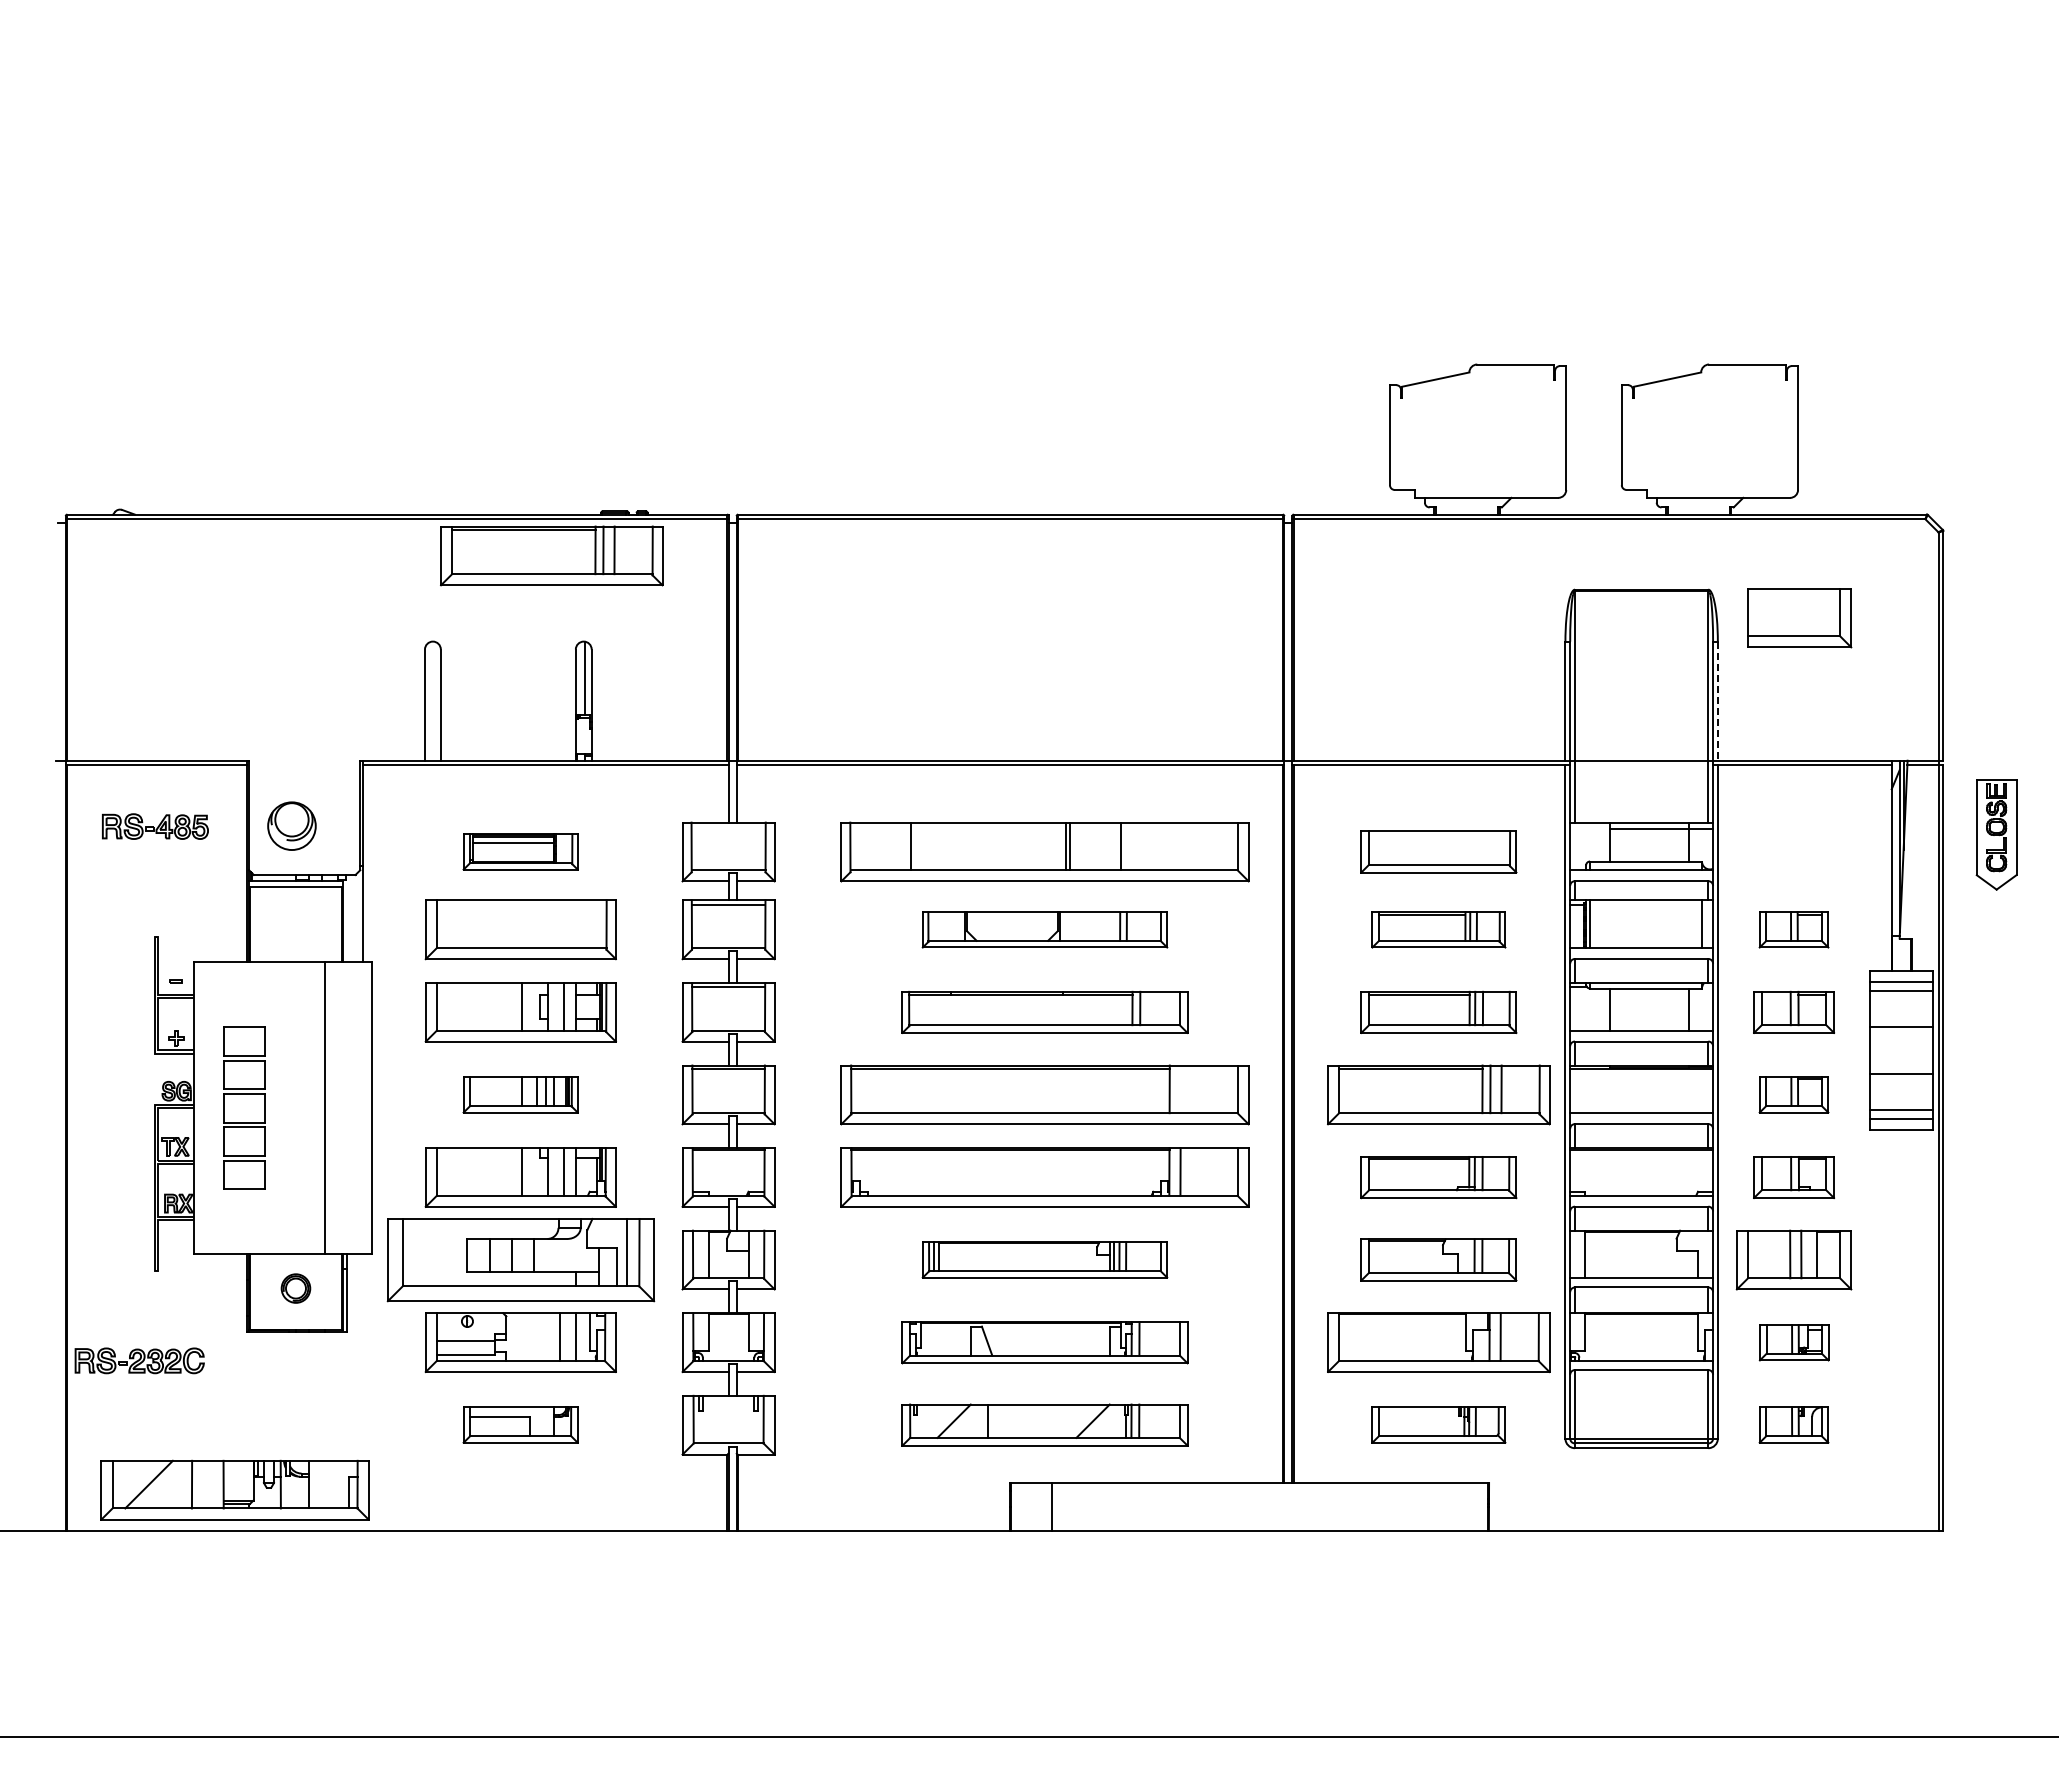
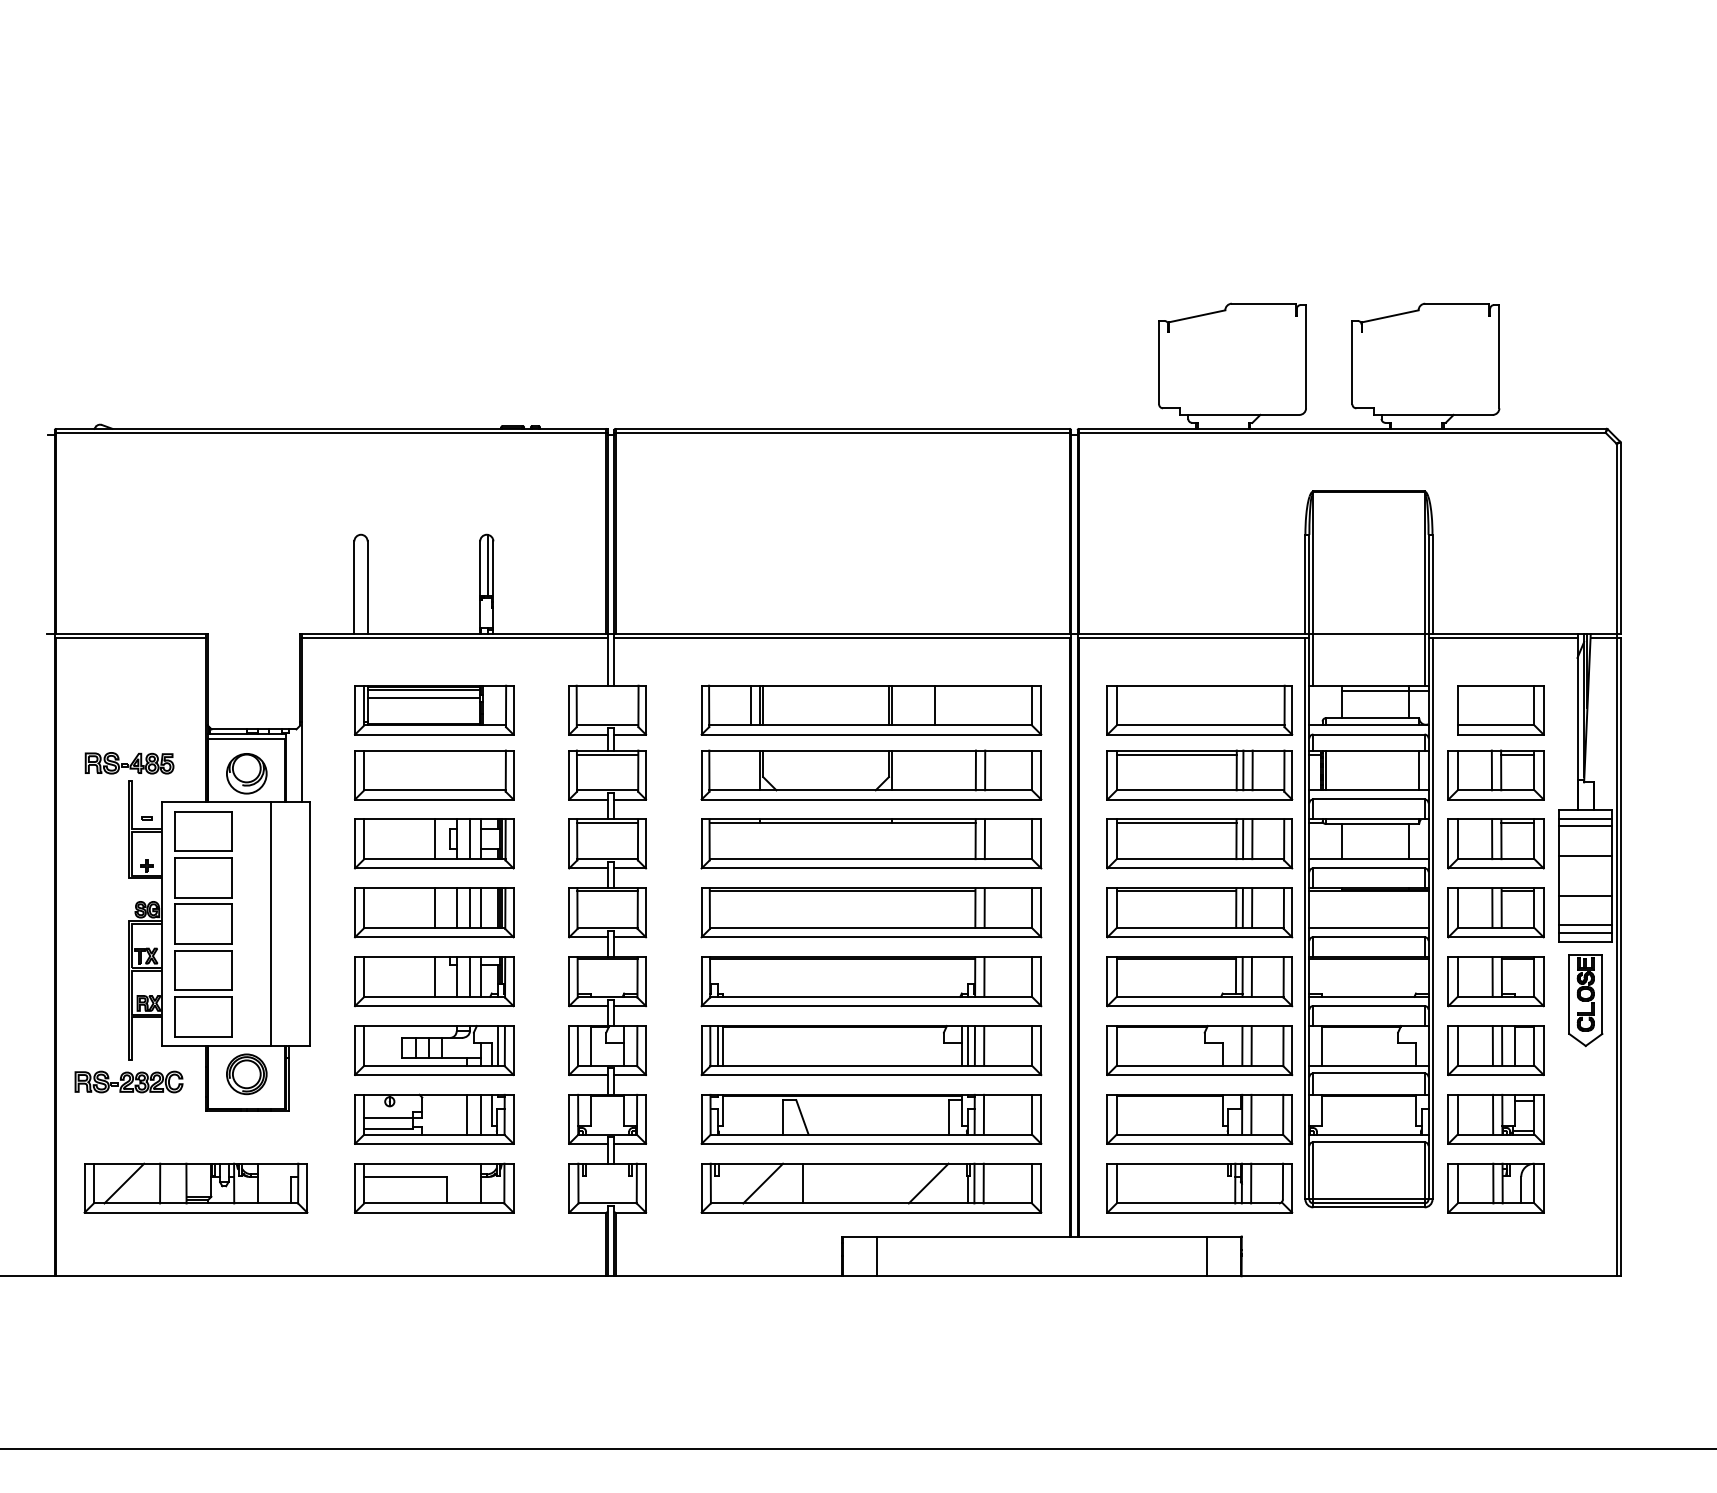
part: (551, 555) -> (459, 462), removed
part: (1799, 618) -> (1500, 710), moved
line: (1717, 701) -> (1432, 584), dashed -> solid
part: (291, 825) -> (246, 773), moved
part: (155, 826) -> (129, 763), moved
part: (1996, 834) -> (1585, 1000), moved
line: (900, 846) -> (750, 705), added
line: (915, 846) -> (763, 705), added
part: (520, 851) -> (434, 709), size x1.67
part: (1438, 851) -> (1199, 709), size x1.43
part: (1044, 929) -> (871, 774), size x1.67
part: (1438, 929) -> (1199, 774), size x1.67
part: (1793, 929) -> (1495, 774), size x1.67
part: (1044, 1012) -> (871, 844), size x1.43
part: (1438, 1012) -> (1199, 844), size x1.43
part: (1793, 1012) -> (1495, 844), size x1.43
line: (1180, 1089) -> (984, 908), added
part: (520, 1094) -> (434, 912), size x1.67
part: (1793, 1094) -> (1495, 912), size x1.67
part: (244, 1107) -> (203, 923), size x1.67
part: (1438, 1177) -> (1199, 981), size x1.43
part: (1793, 1177) -> (1495, 981), size x1.43
part: (520, 1259) -> (434, 1050), size x0.71
part: (1044, 1259) -> (871, 1050), size x1.67
part: (1438, 1259) -> (1199, 1050), size x1.43
part: (295, 1288) -> (246, 1074), size x1.67
part: (1044, 1342) -> (871, 1119), size x1.43
part: (1794, 1342) -> (1496, 1119), size x1.67
part: (139, 1360) -> (128, 1081), moved
part: (520, 1424) -> (434, 1187), size x1.67
part: (1044, 1424) -> (871, 1187), size x1.43
part: (1438, 1424) -> (1199, 1187), size x1.67
part: (1793, 1424) -> (1495, 1187), size x1.67
part: (234, 1489) -> (195, 1187), moved
line: (1447, 1506) -> (1207, 1256), added

